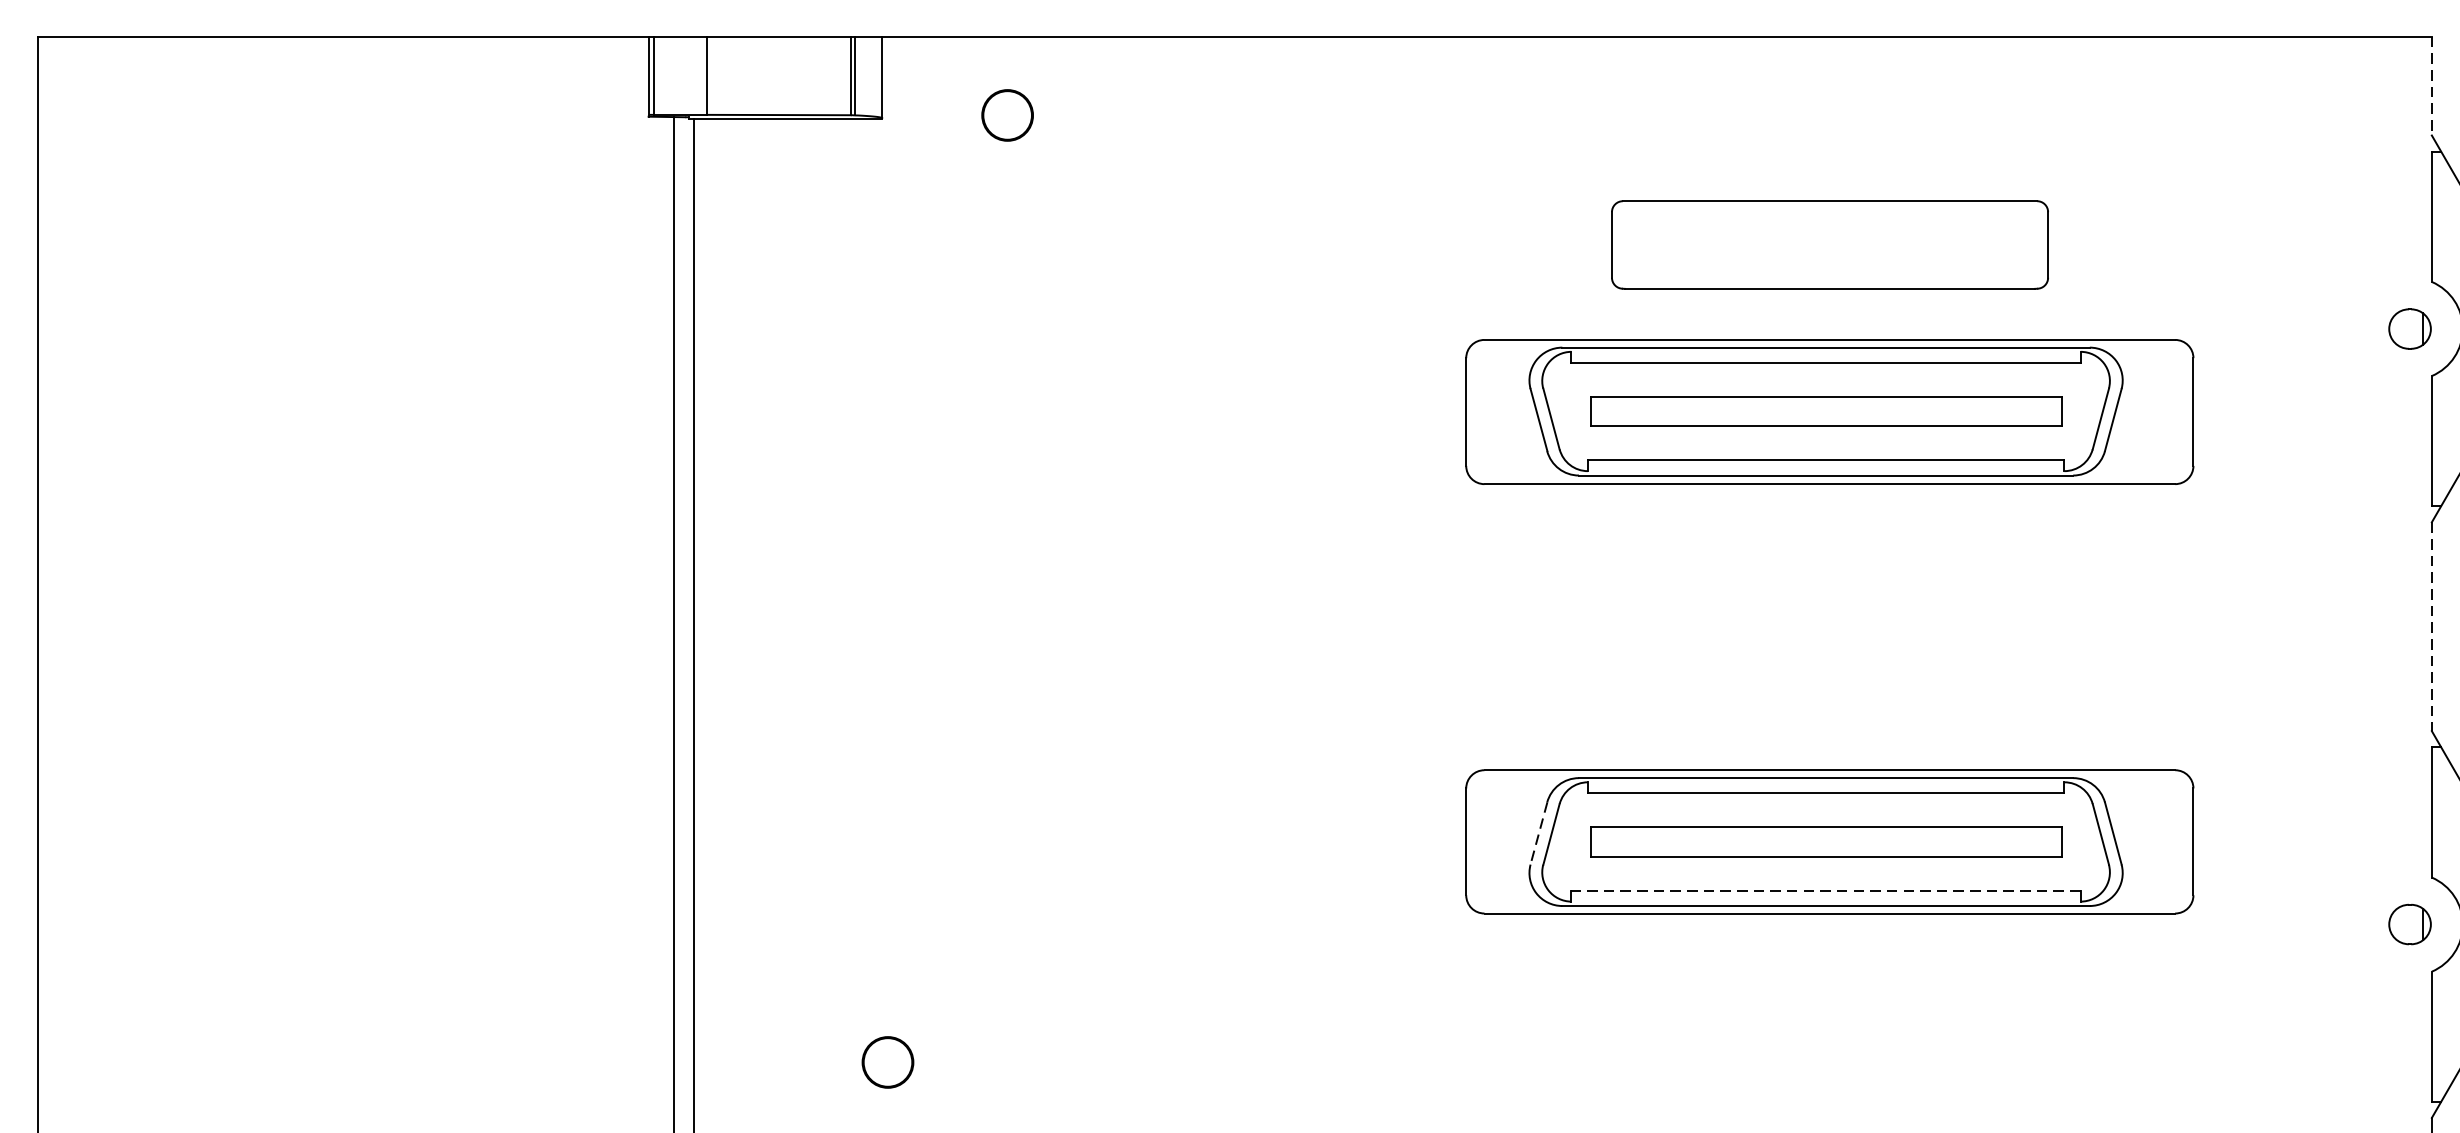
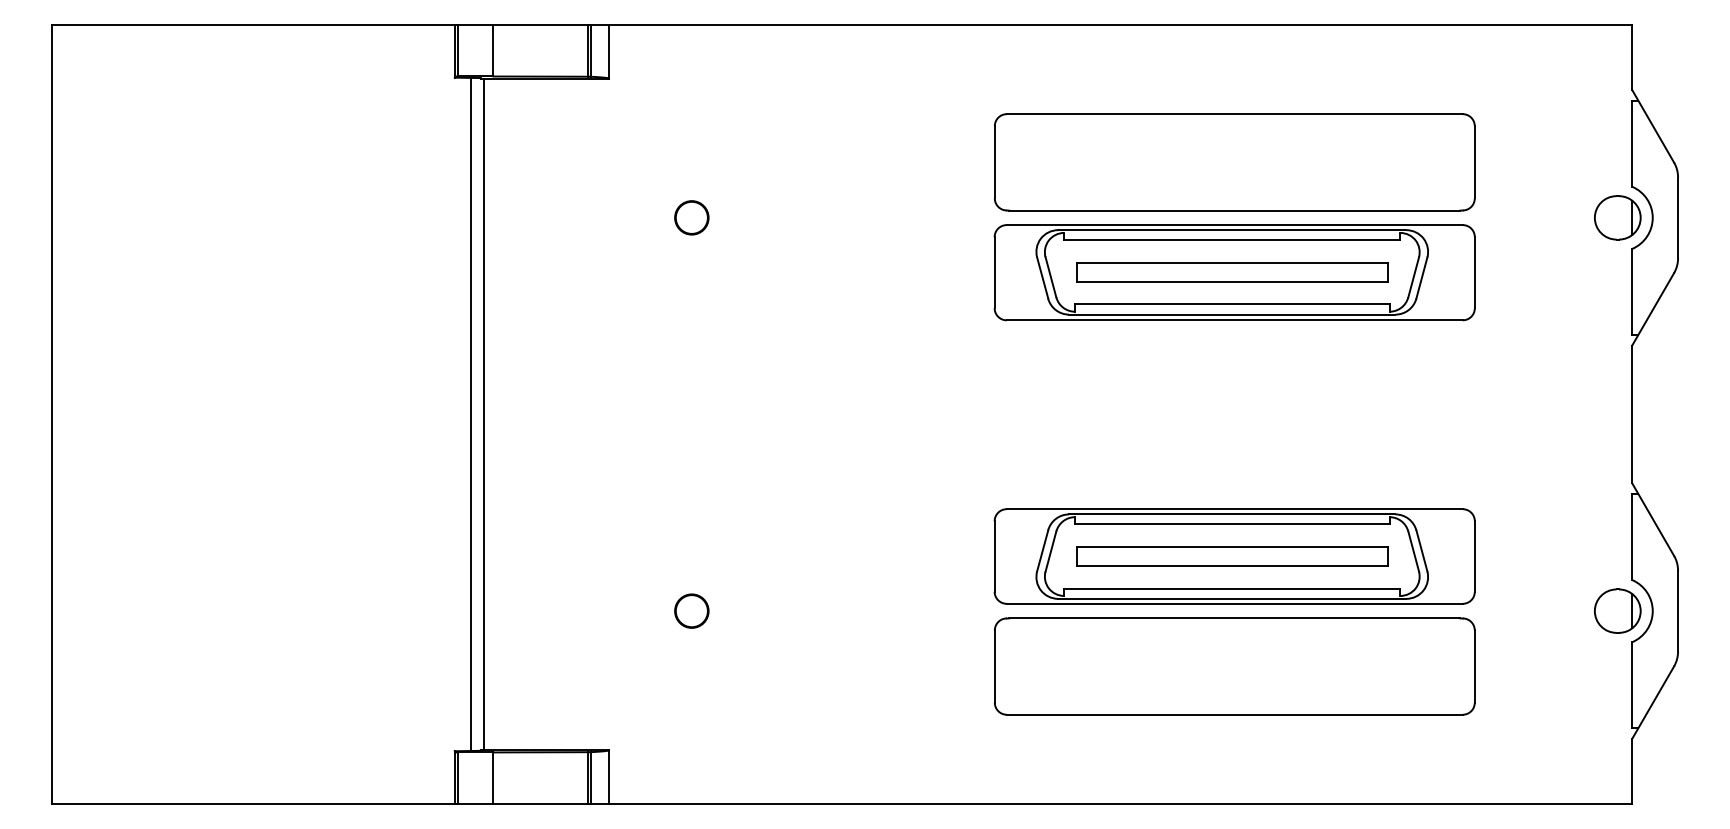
line: (2432, 86) -> (1632, 57), dashed -> solid
circle: (1007, 114) -> (691, 217), moved
part: (1829, 245) -> (1234, 162), size x1.67
part: (2409, 328) -> (1617, 217), size x1.67
line: (2432, 626) -> (1632, 414), dashed -> solid
line: (1538, 834) -> (1042, 551), dashed -> solid
line: (1824, 890) -> (1231, 588), dashed -> solid
part: (2409, 923) -> (1617, 610), size x1.67
part: (1829, 1008) -> (1234, 666), added
circle: (887, 1061) -> (691, 610), moved

